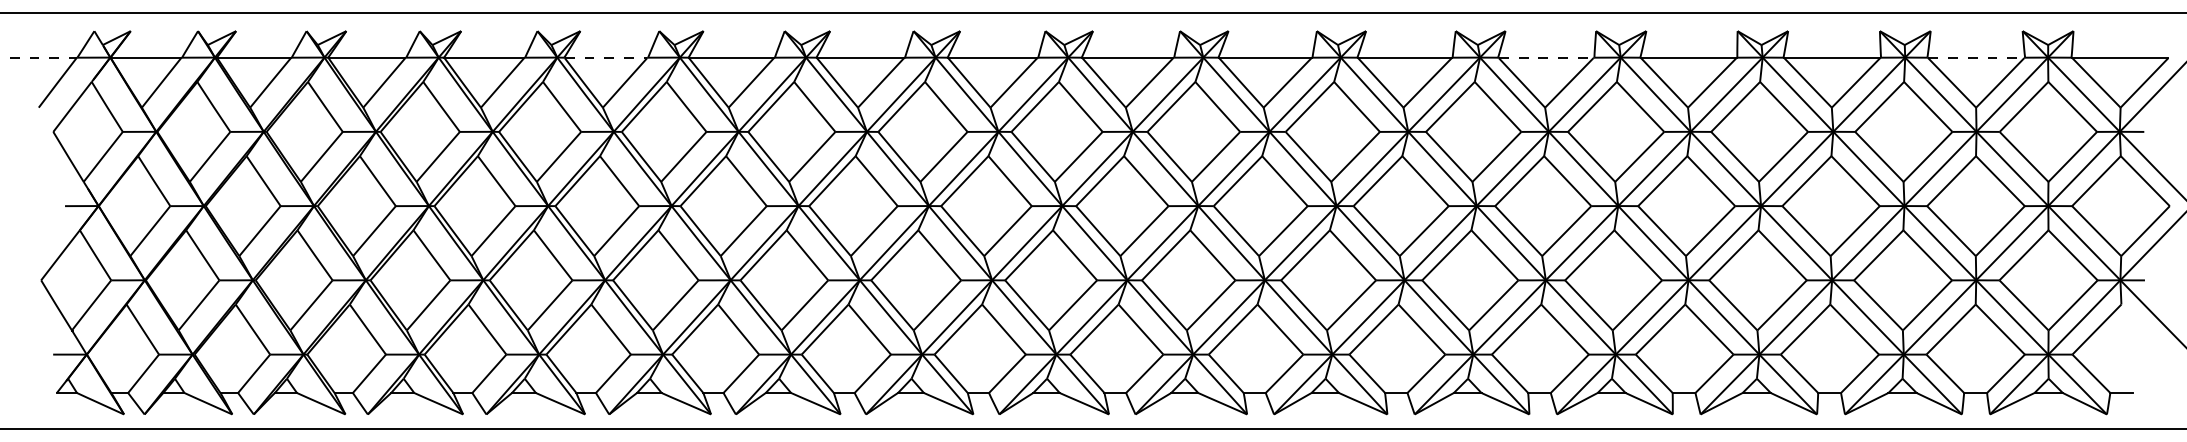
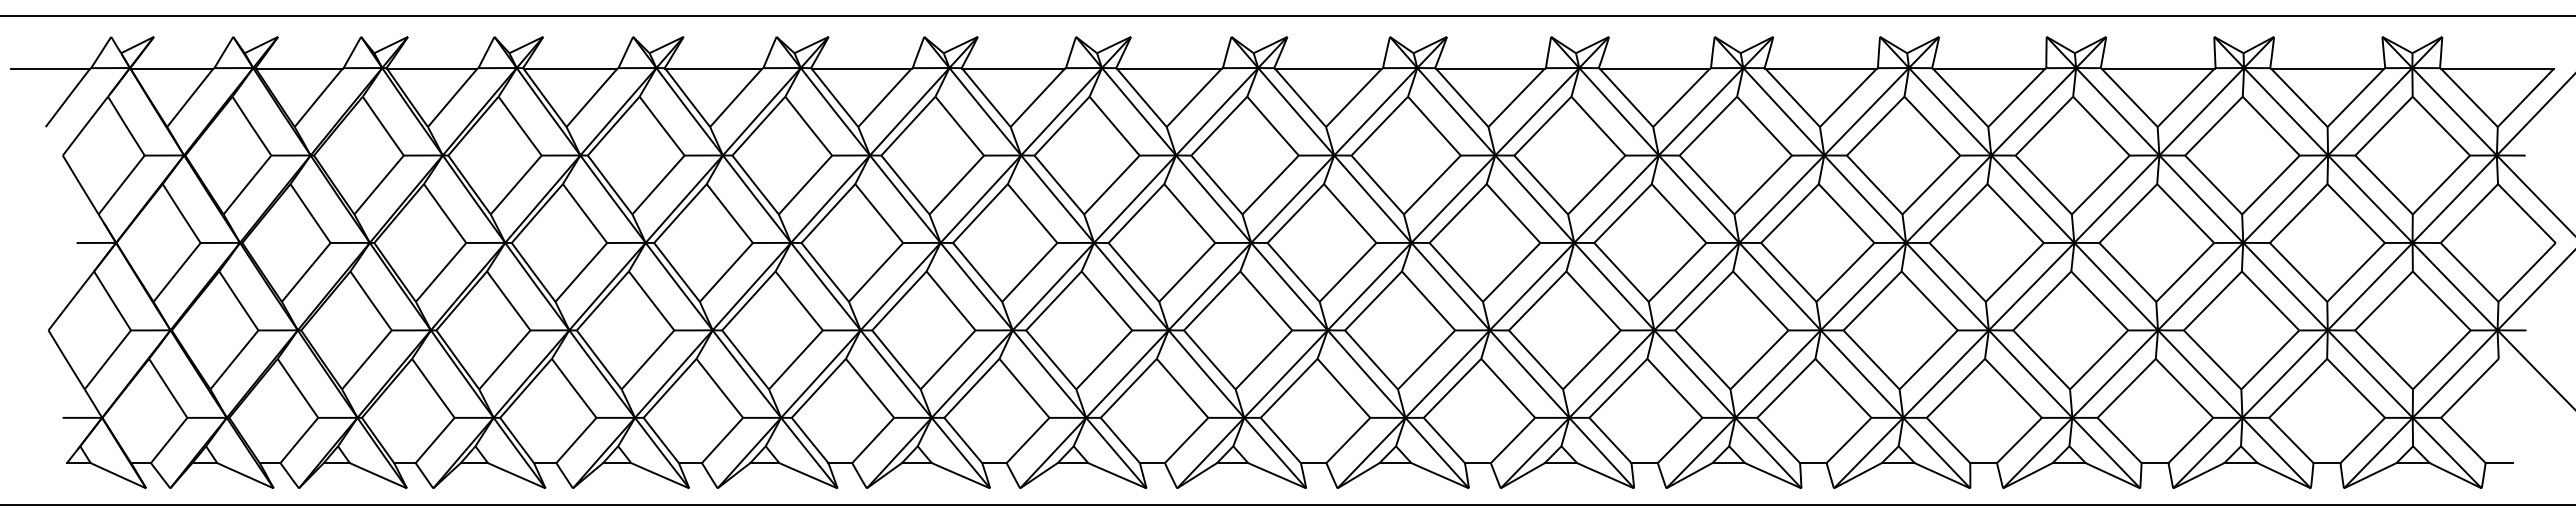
line: (43, 57) -> (51, 68), dashed -> solid
line: (605, 57) -> (713, 68), dashed -> solid
line: (1546, 57) -> (1821, 68), dashed -> solid
line: (1976, 57) -> (2327, 68), dashed -> solid

